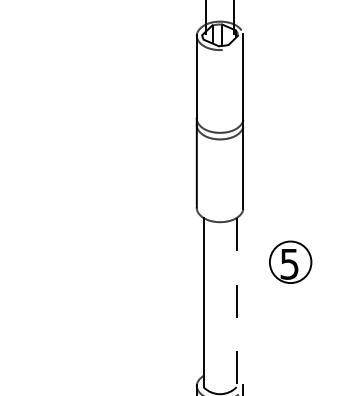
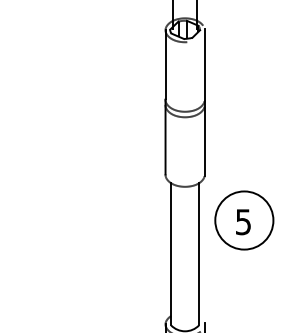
circle: (290, 261) -> (244, 219), size x1.67
line: (236, 302) -> (198, 254), dashed -> solid

